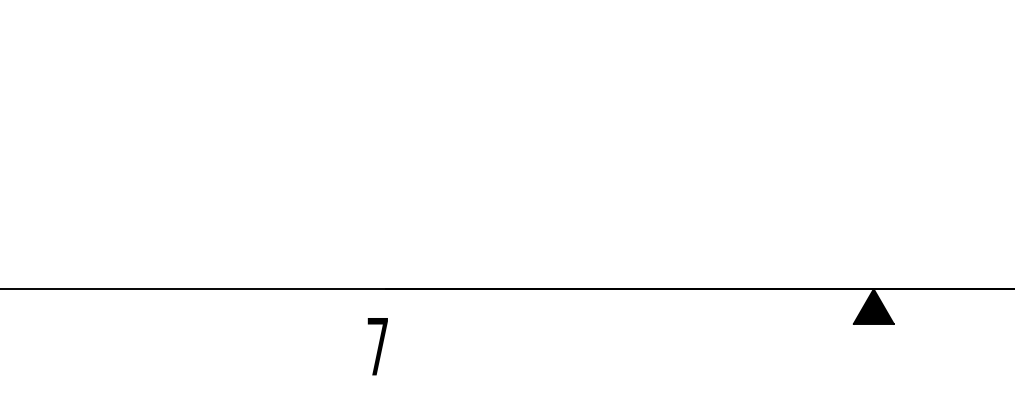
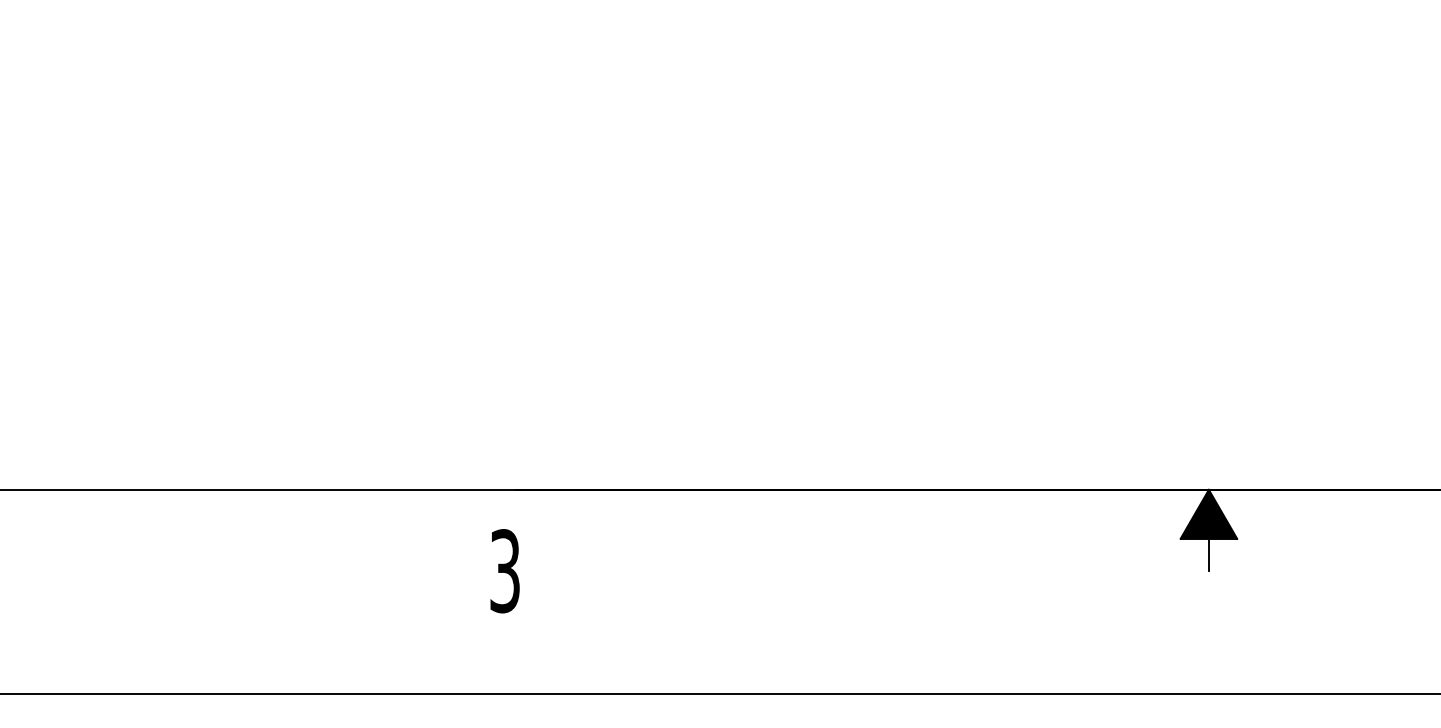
line: (873, 334) -> (1208, 554), added
text: (377, 346) -> (504, 571), 7 -> 3

